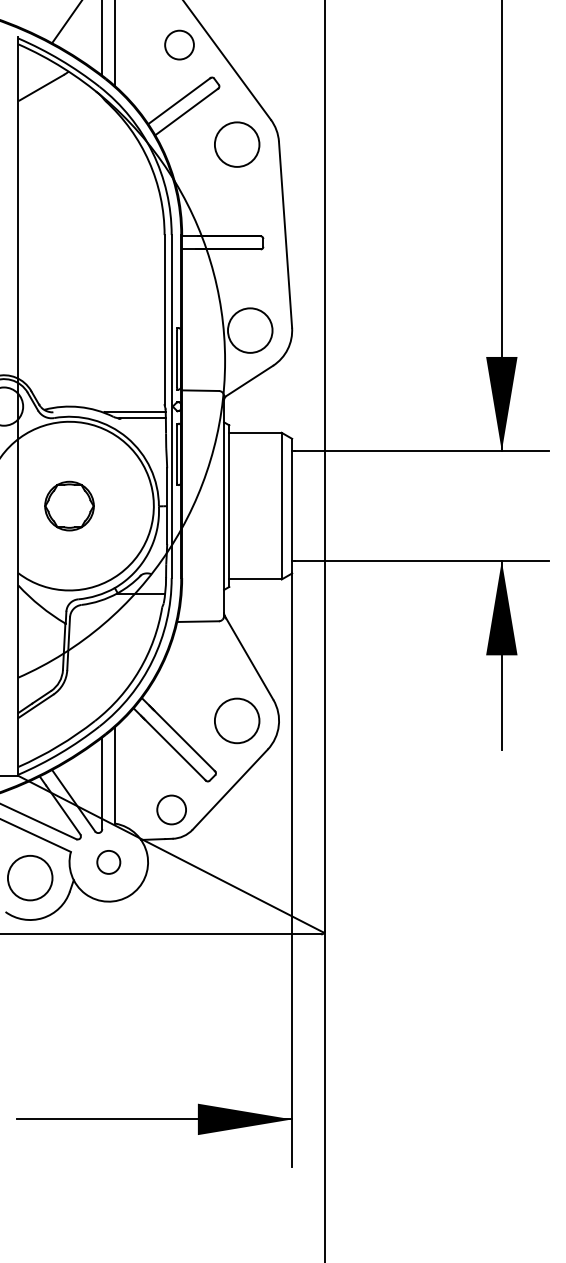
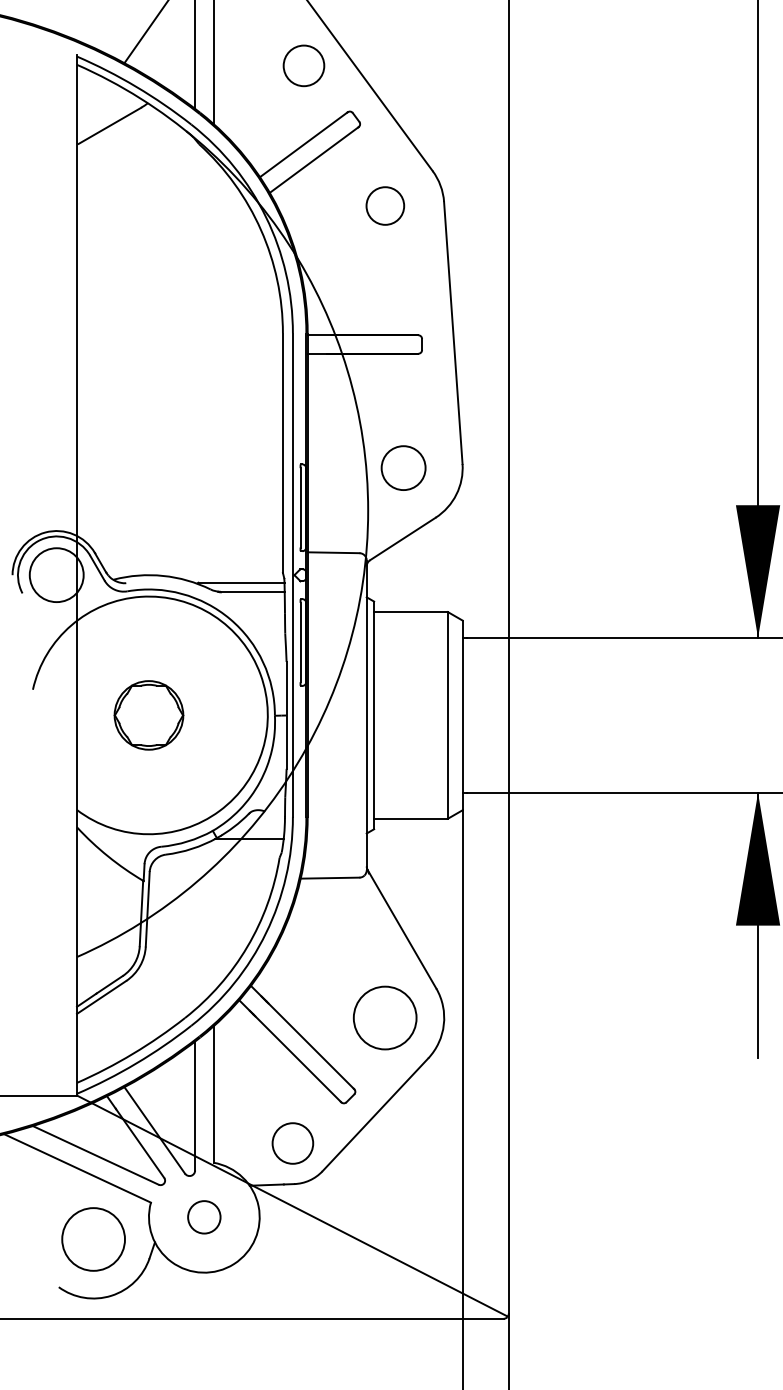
circle: (237, 144) -> (385, 205), size x0.6
circle: (250, 330) -> (403, 467), size x0.7

